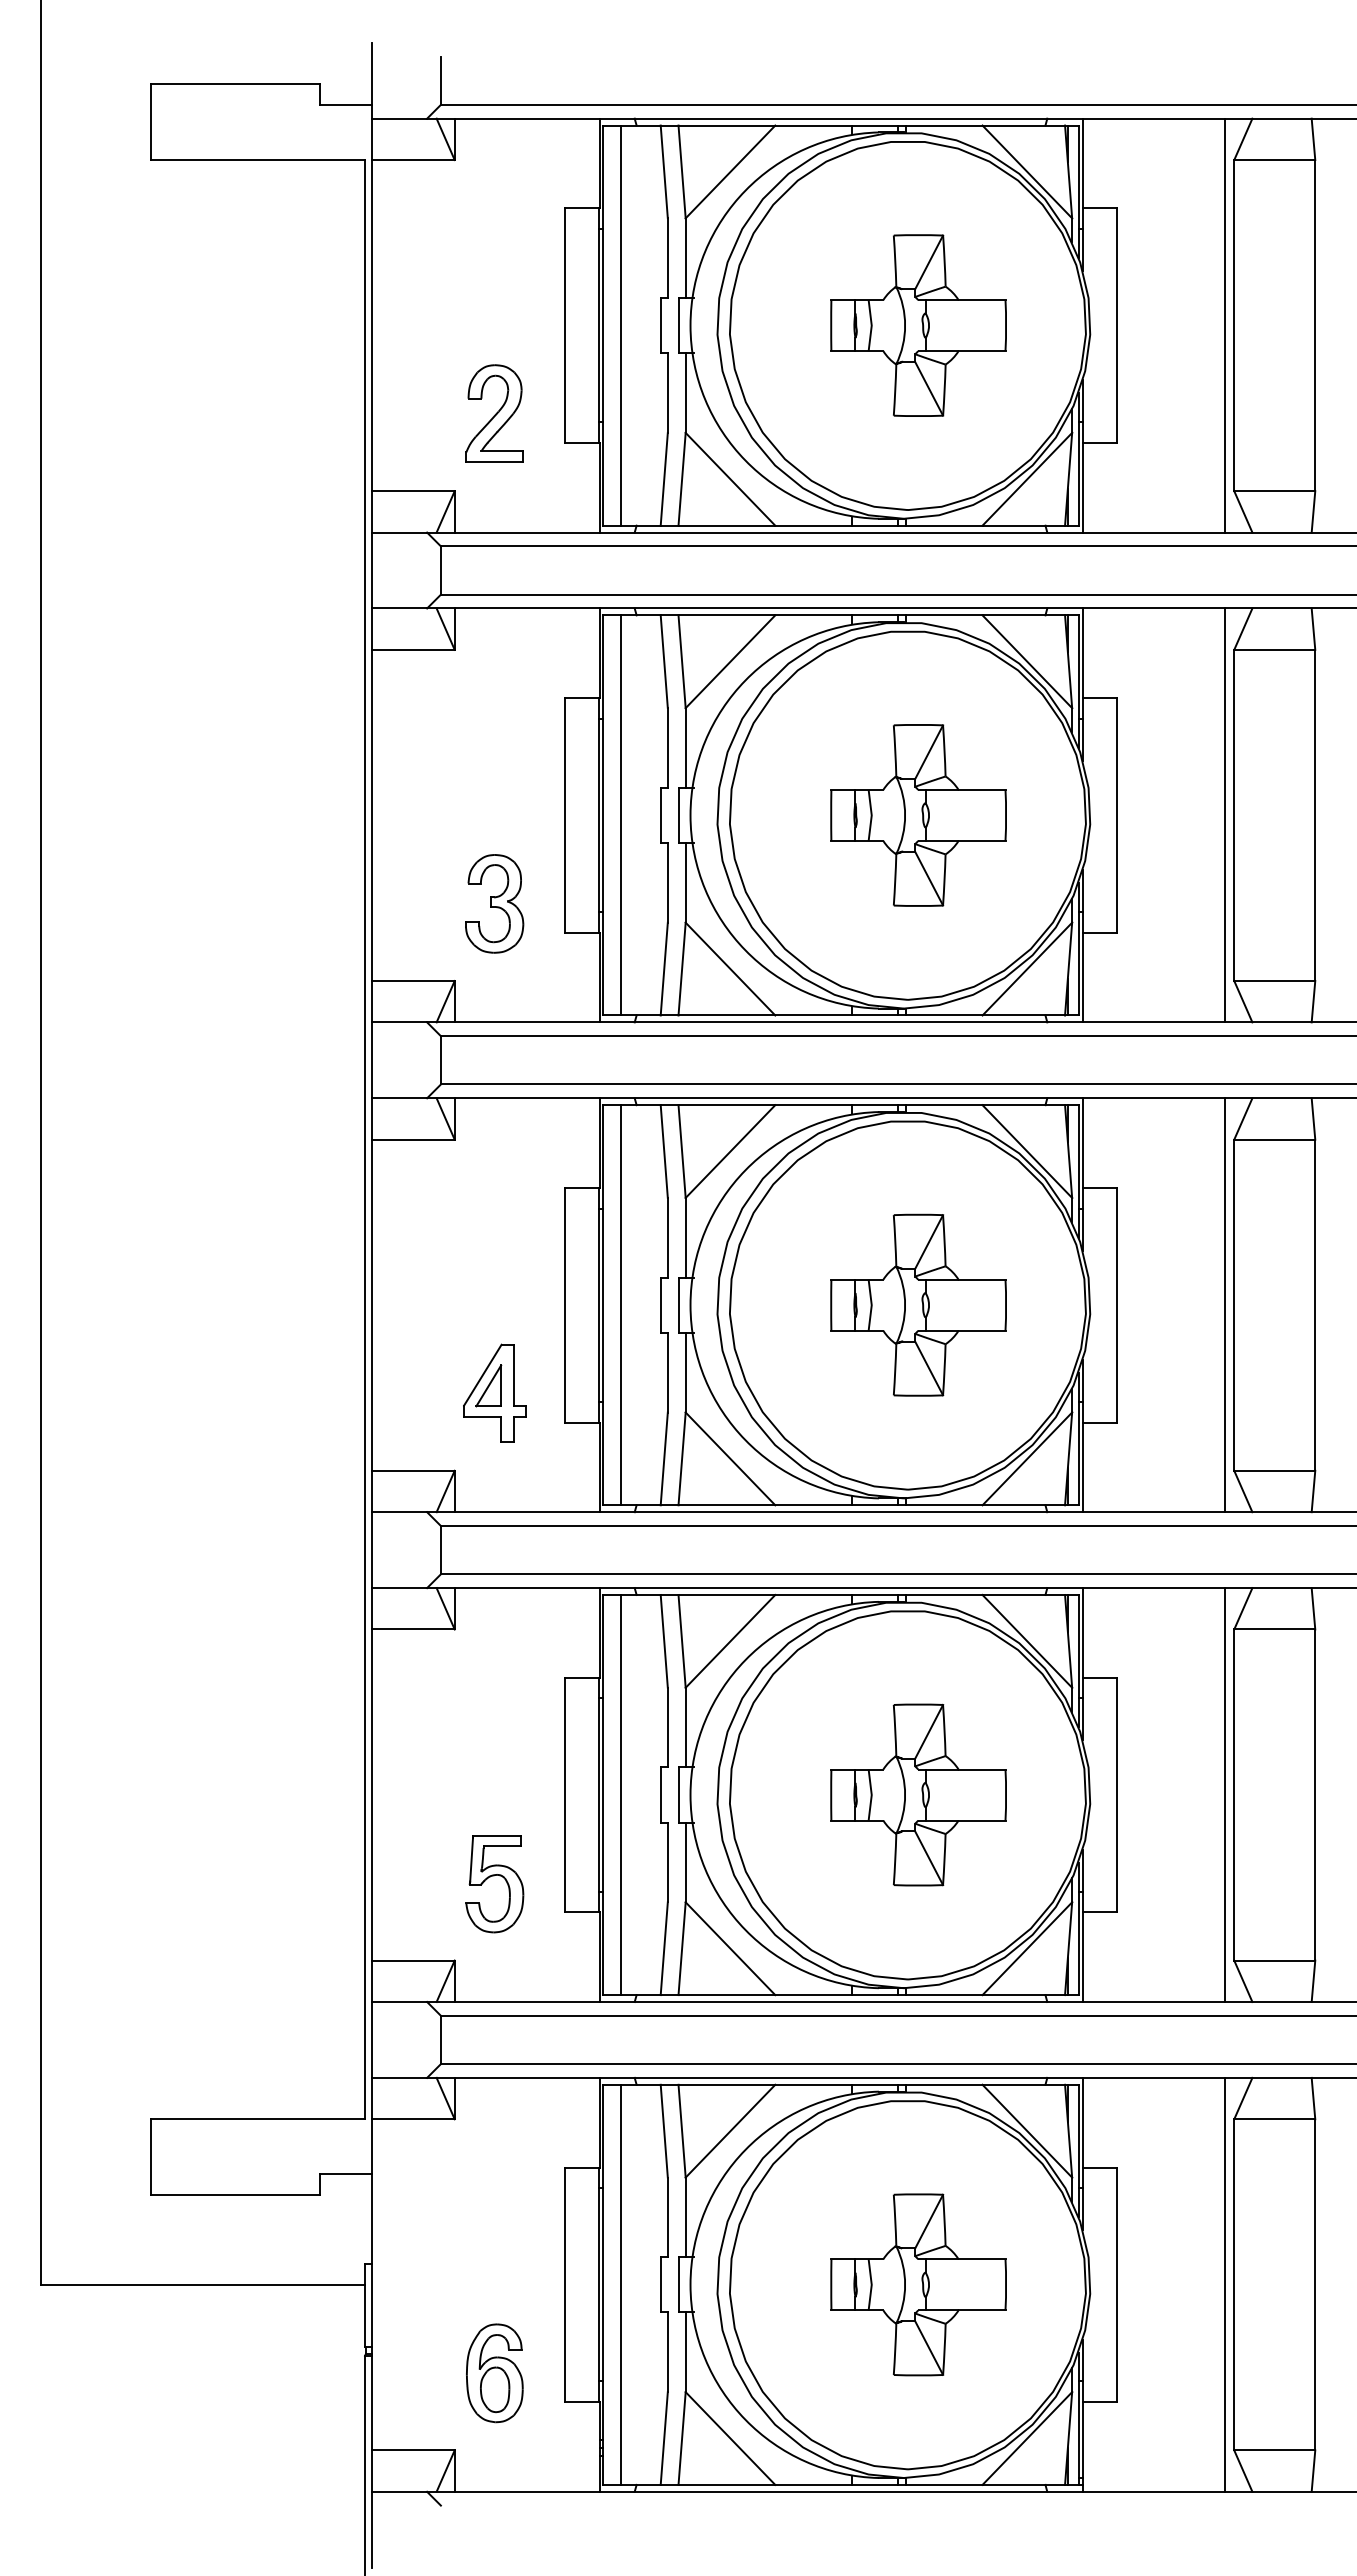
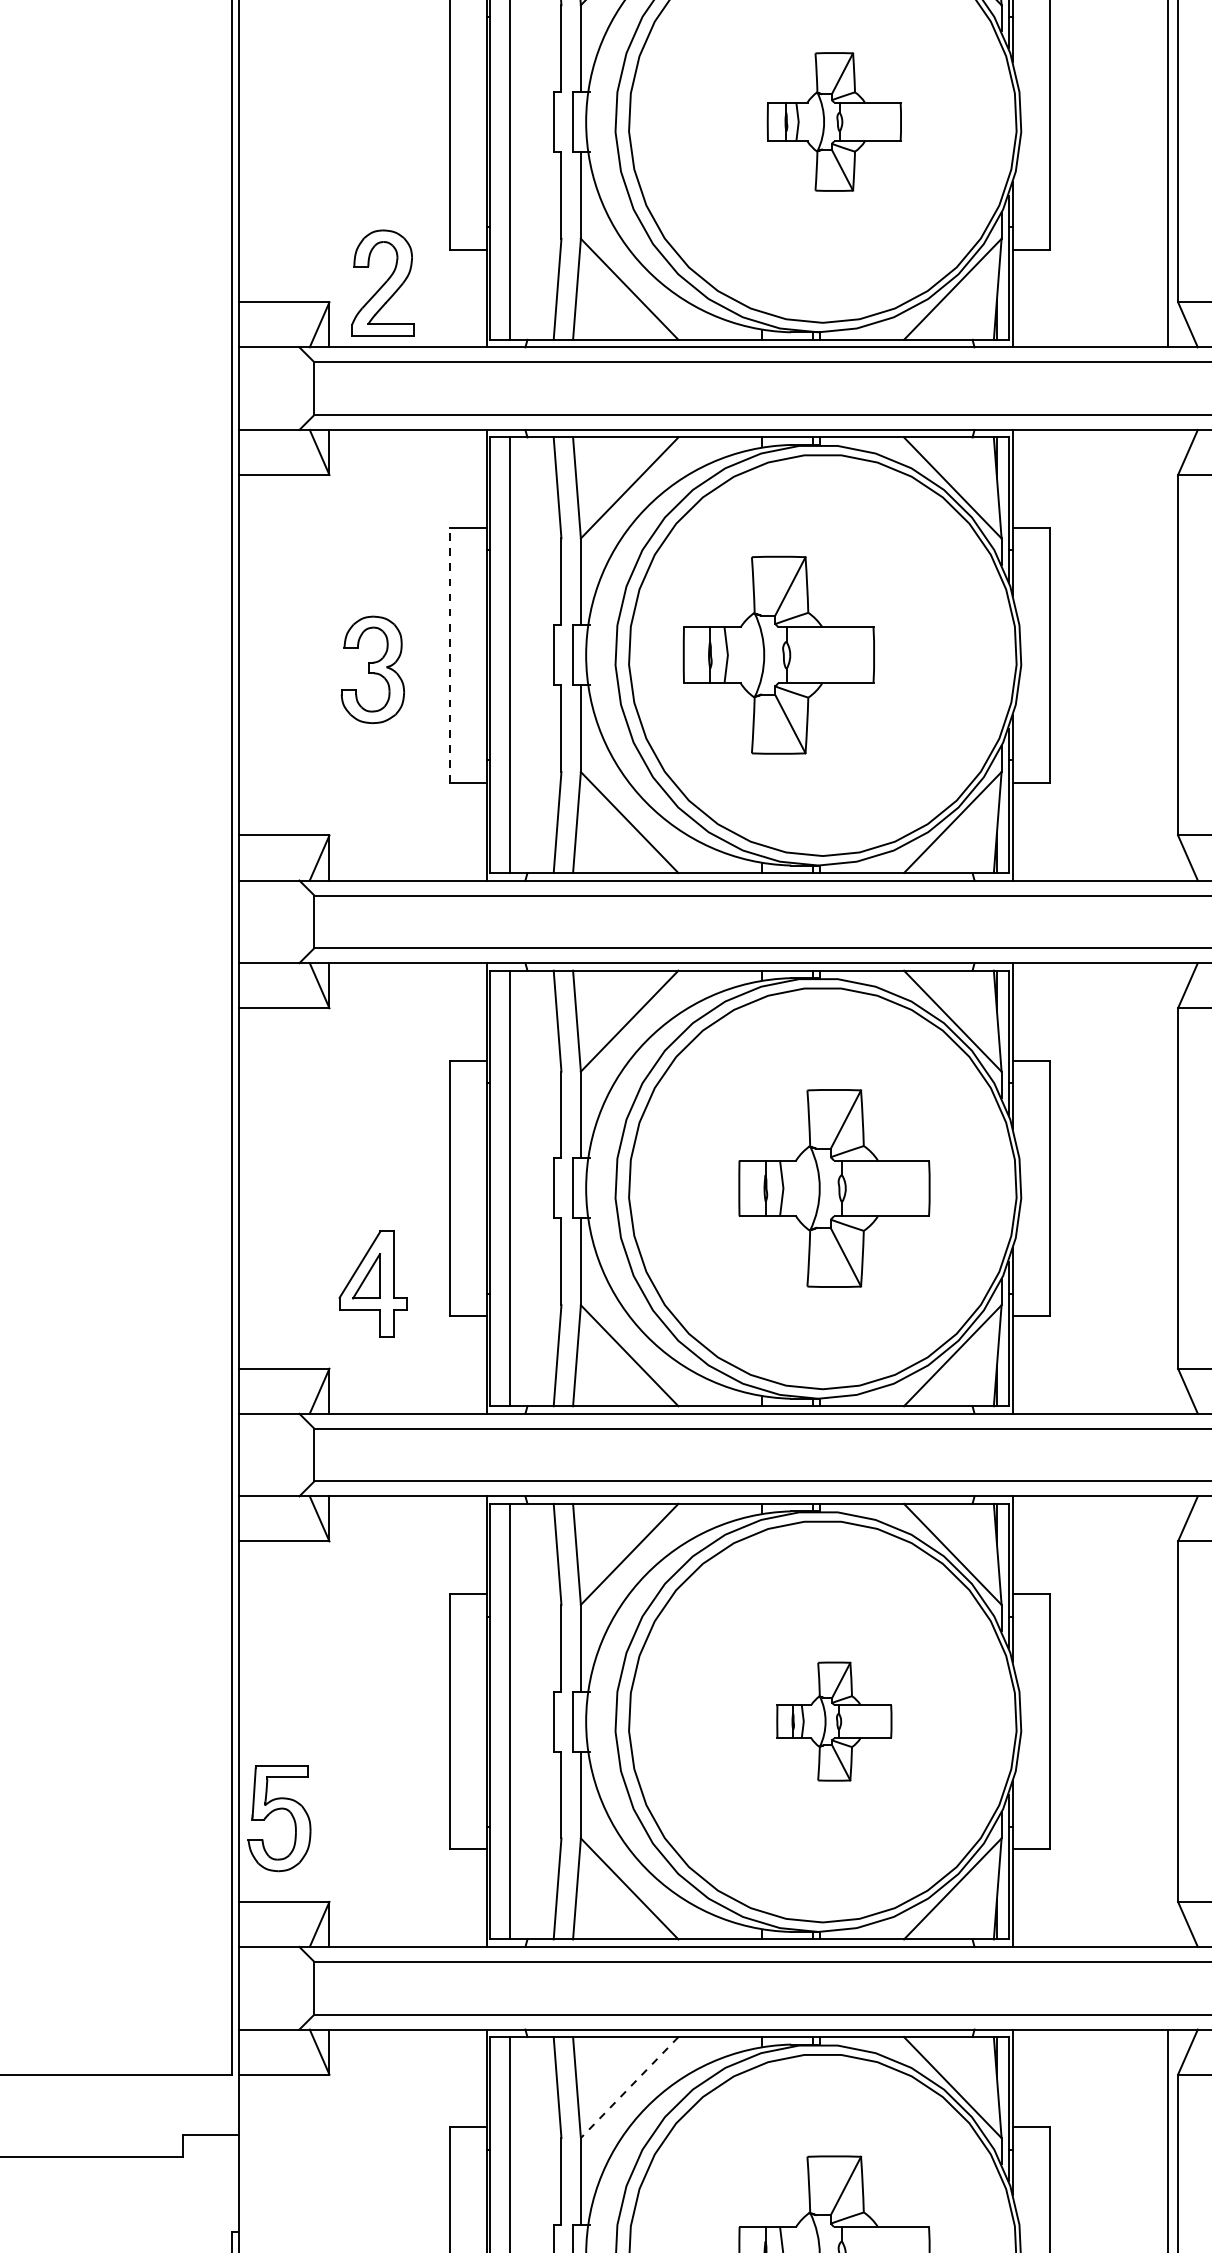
part: (918, 325) -> (834, 121), size x0.7
part: (494, 413) -> (382, 283), moved
line: (565, 814) -> (450, 654), solid -> dashed
part: (918, 815) -> (778, 655), moved
line: (1225, 815) -> (1168, 655), removed
part: (494, 903) -> (372, 669), moved
line: (1225, 1305) -> (1168, 1188), removed
part: (918, 1794) -> (834, 1721), size x0.6
line: (1225, 1795) -> (1168, 1722), removed
part: (494, 1876) -> (279, 1810), moved
line: (730, 2131) -> (629, 2087), solid -> dashed

